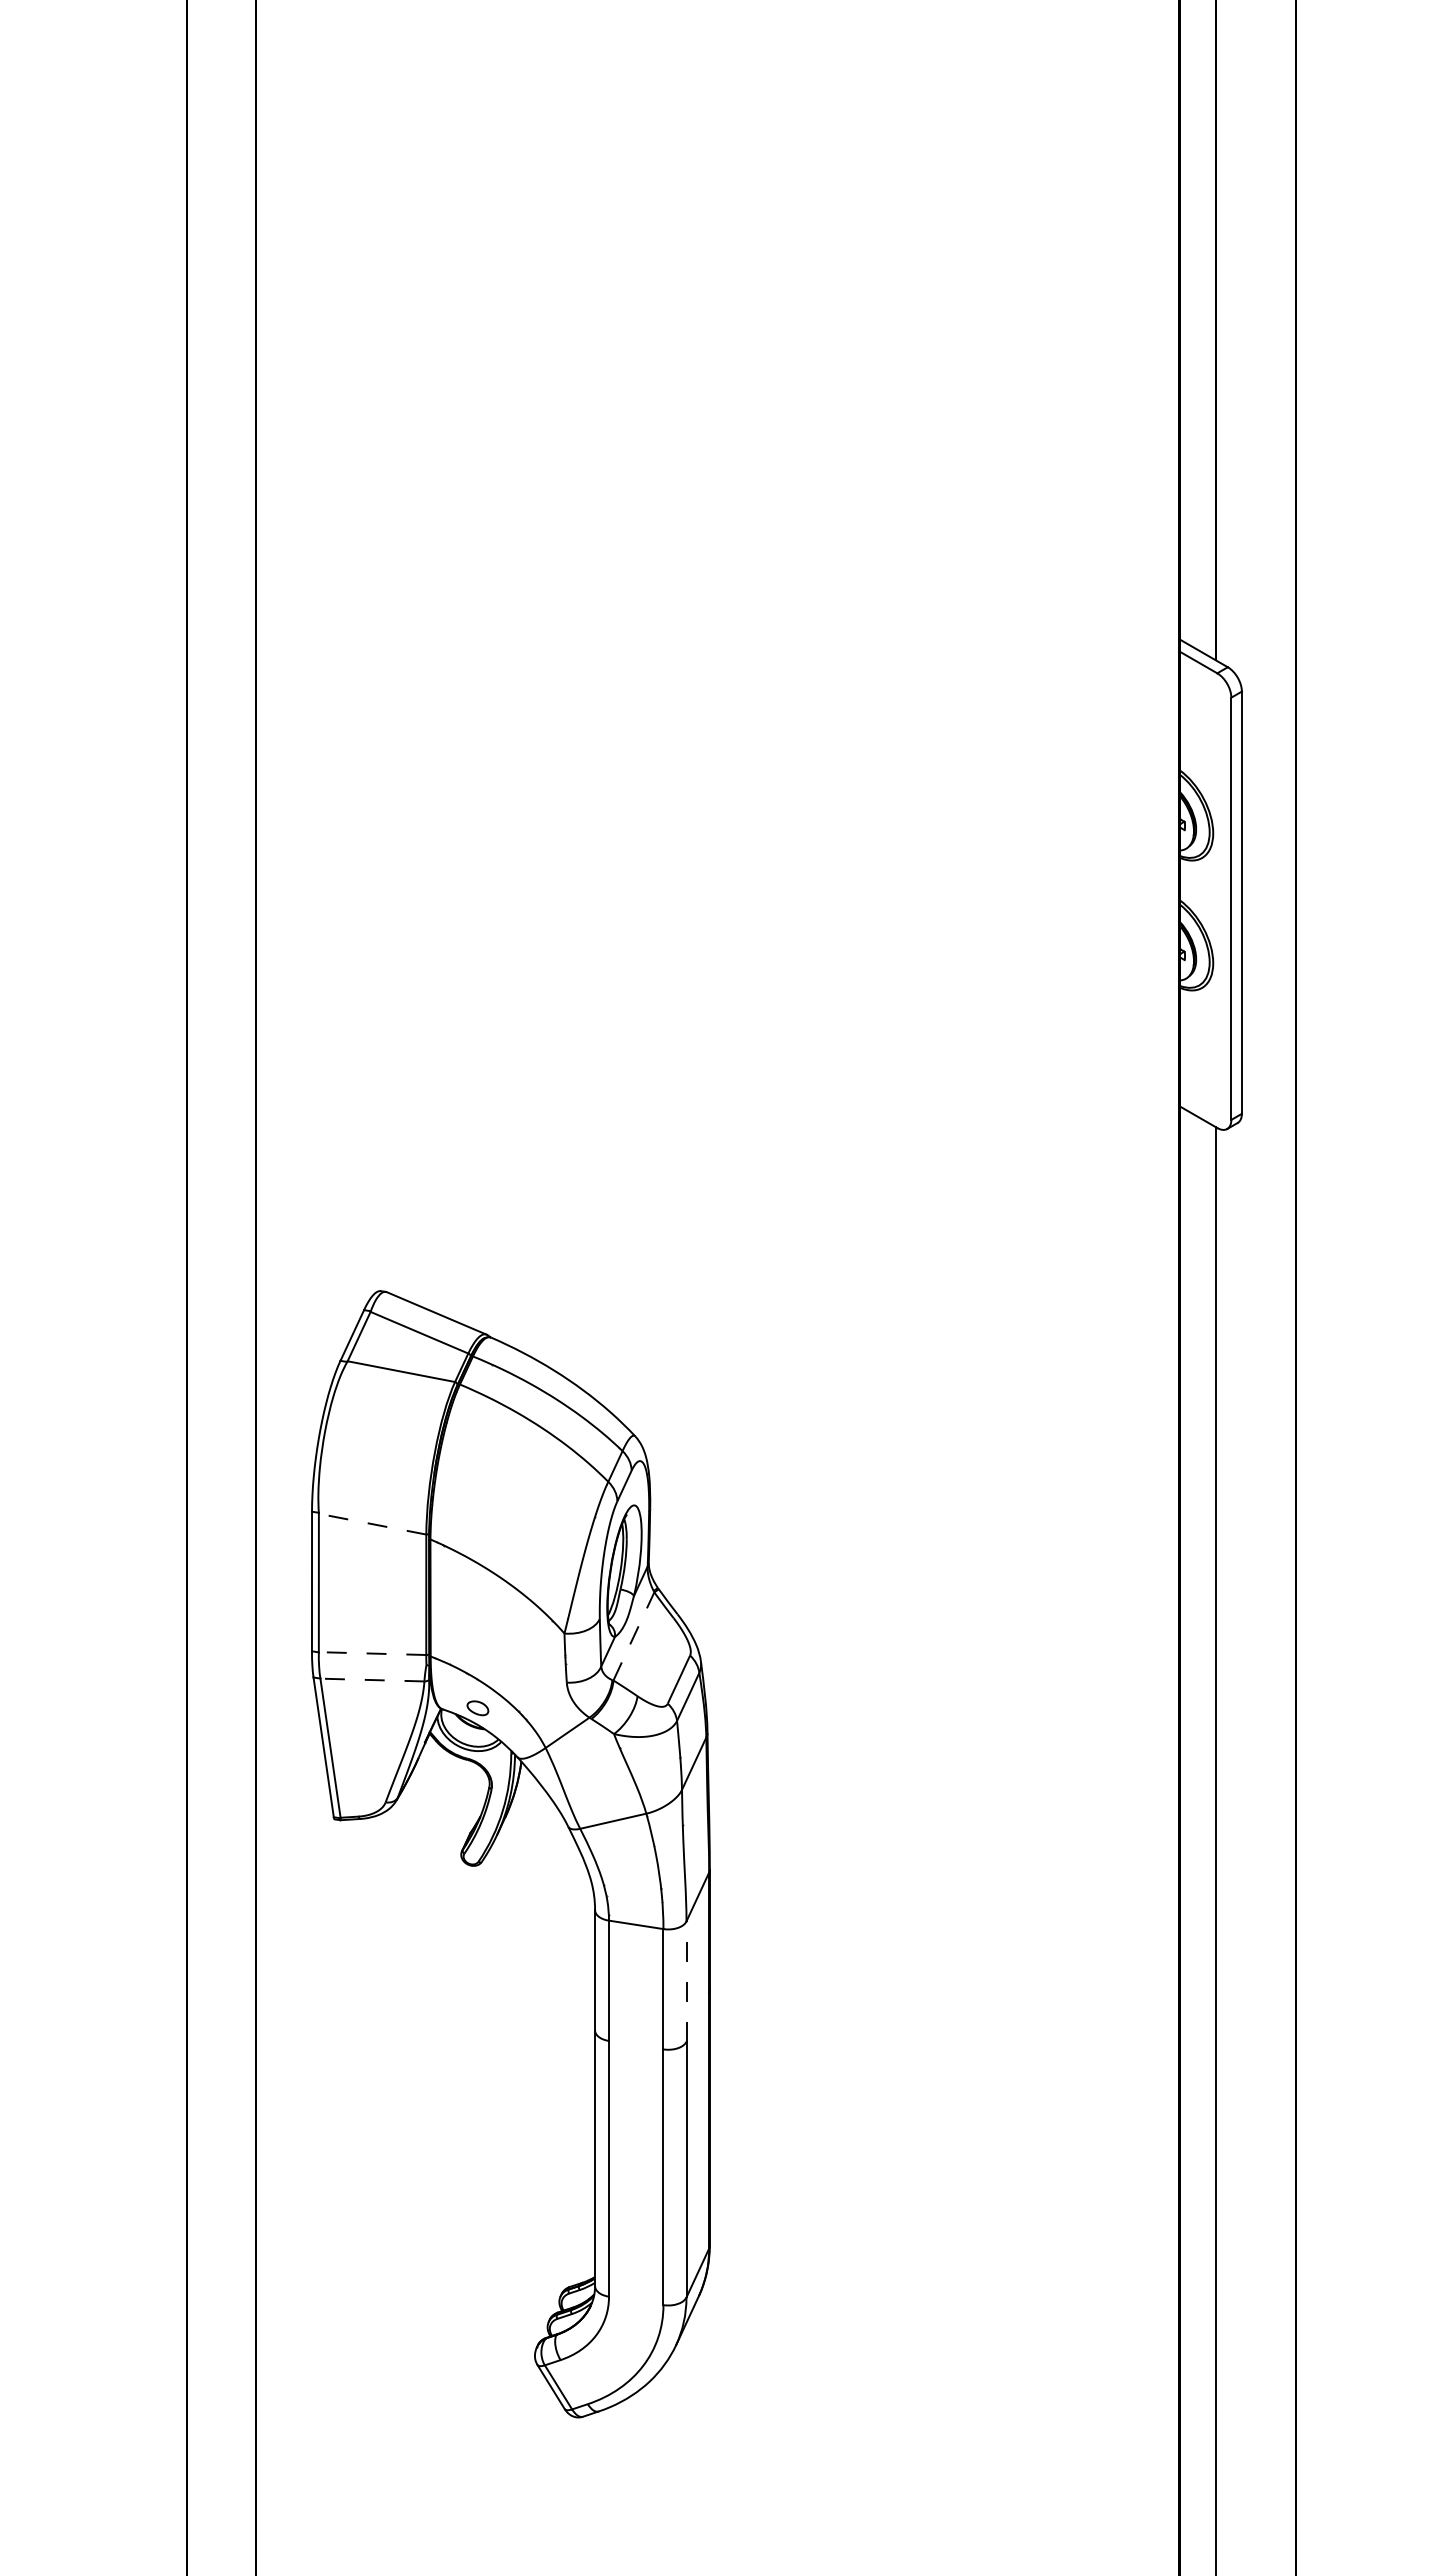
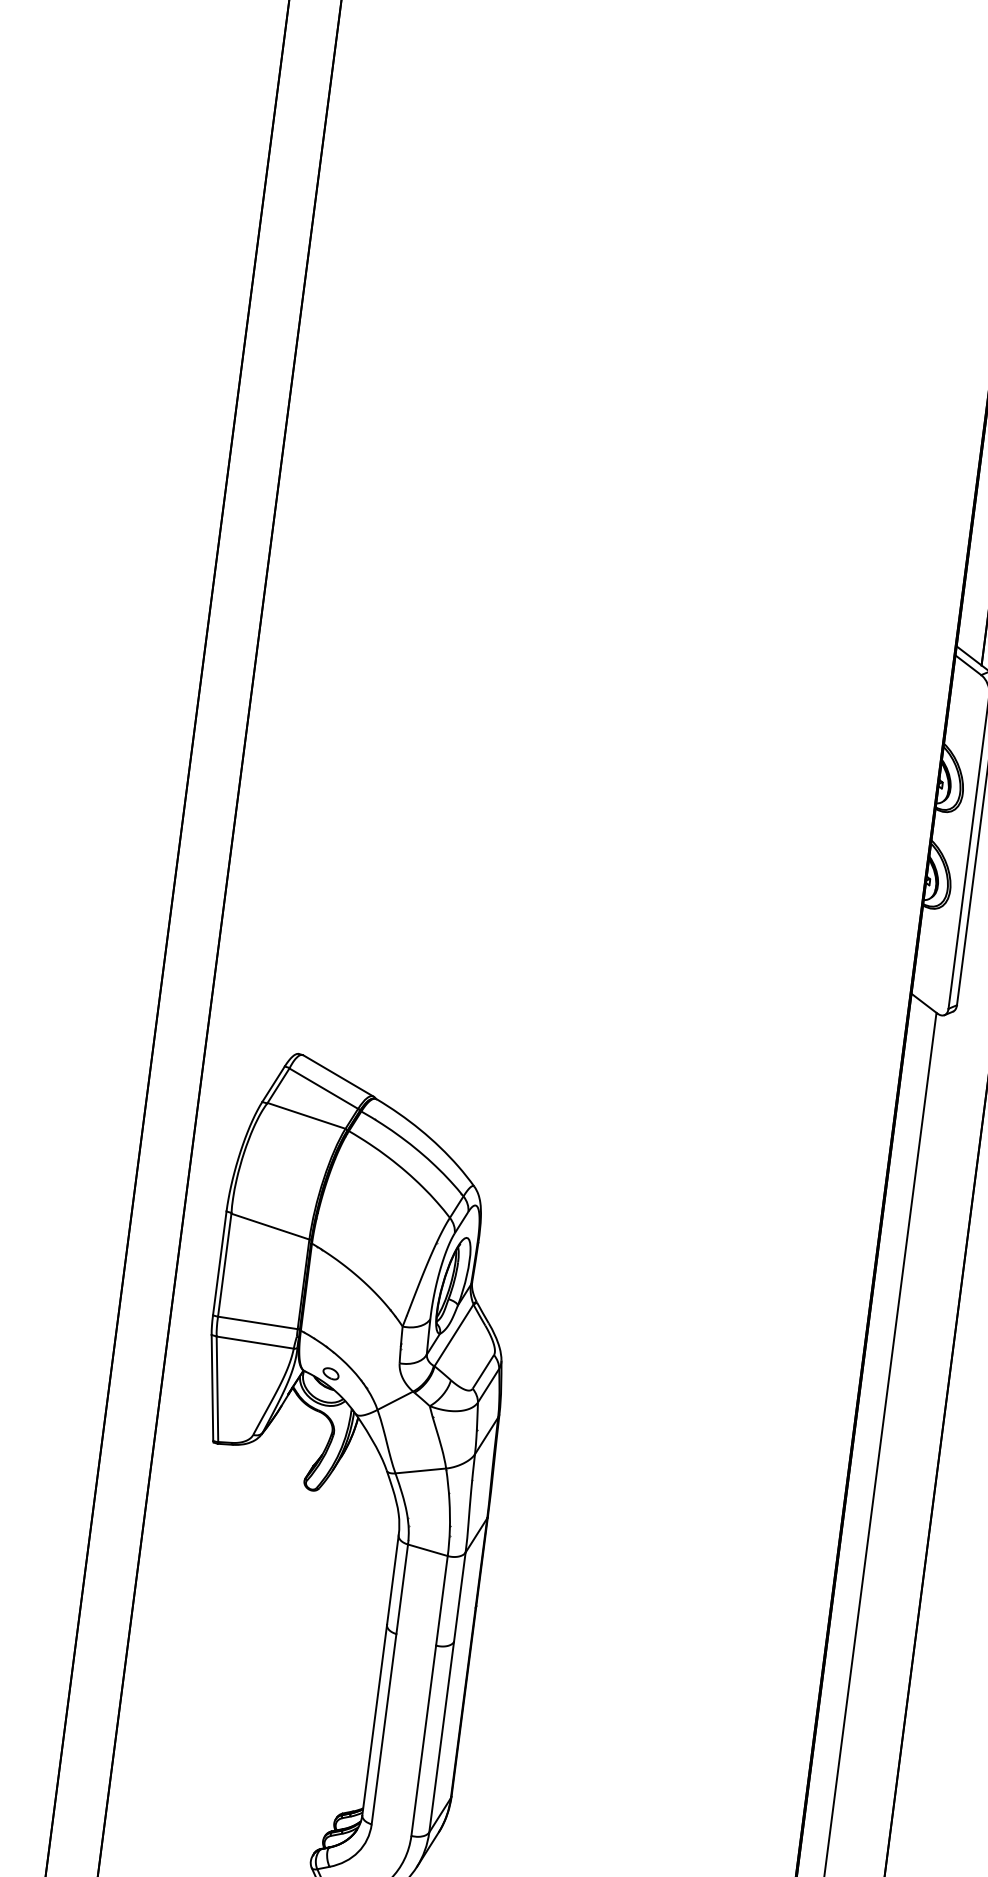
line: (372, 1524) -> (270, 1226), dashed -> solid
line: (633, 1636) -> (453, 1335), dashed -> solid
line: (372, 1653) -> (257, 1322), dashed -> solid
line: (371, 1680) -> (254, 1342), dashed -> solid
line: (686, 1981) -> (459, 1597), dashed -> solid

